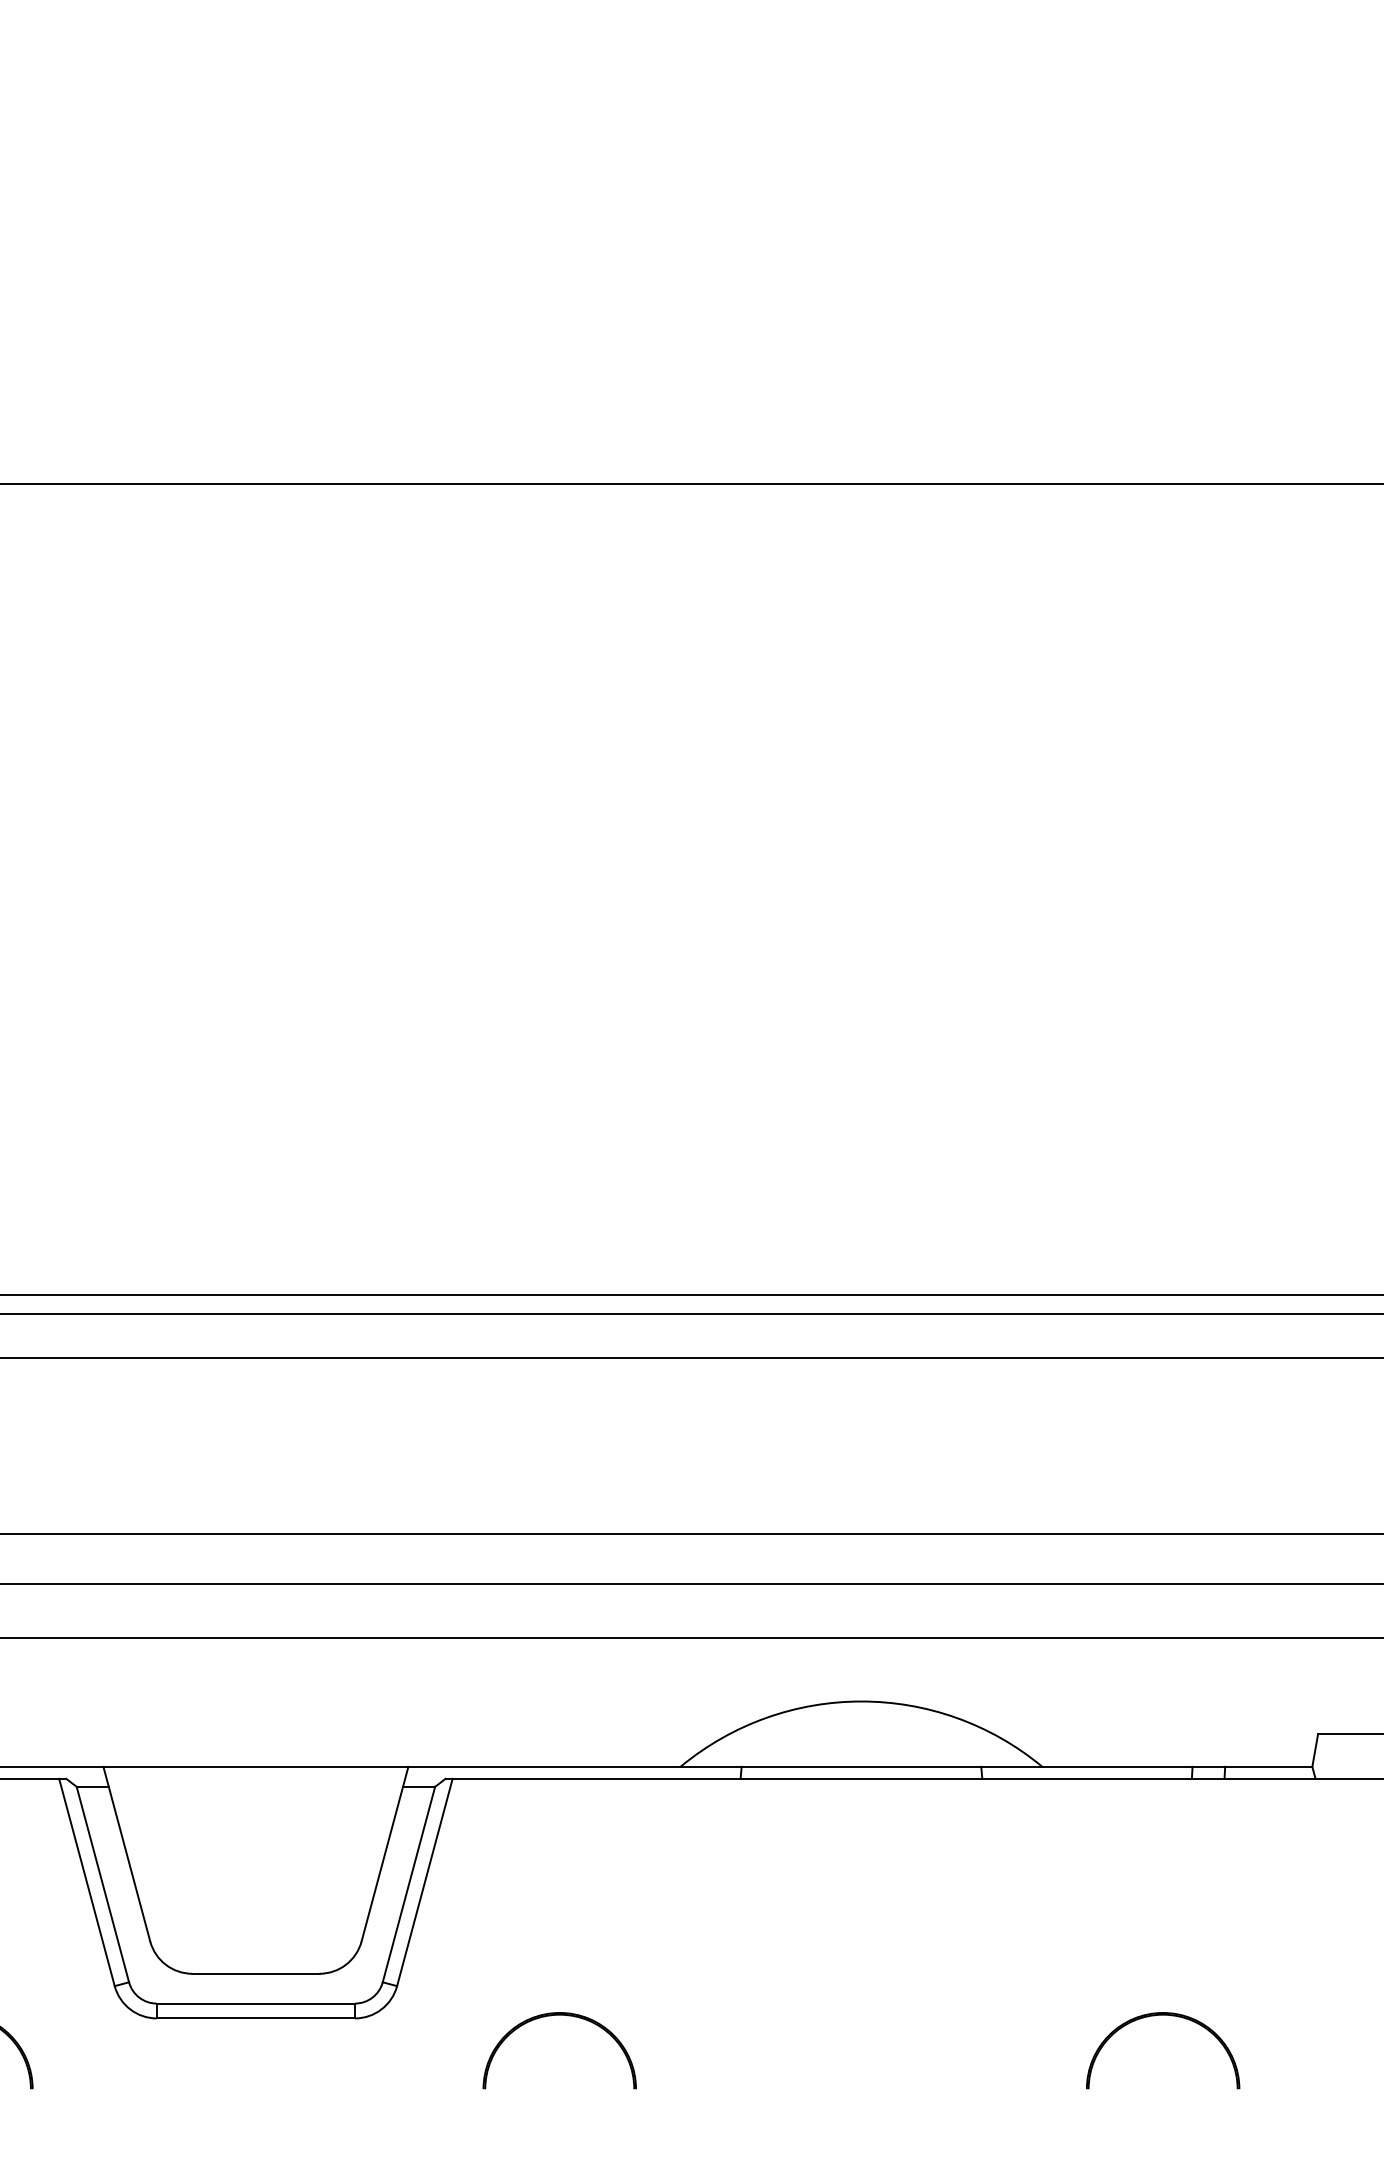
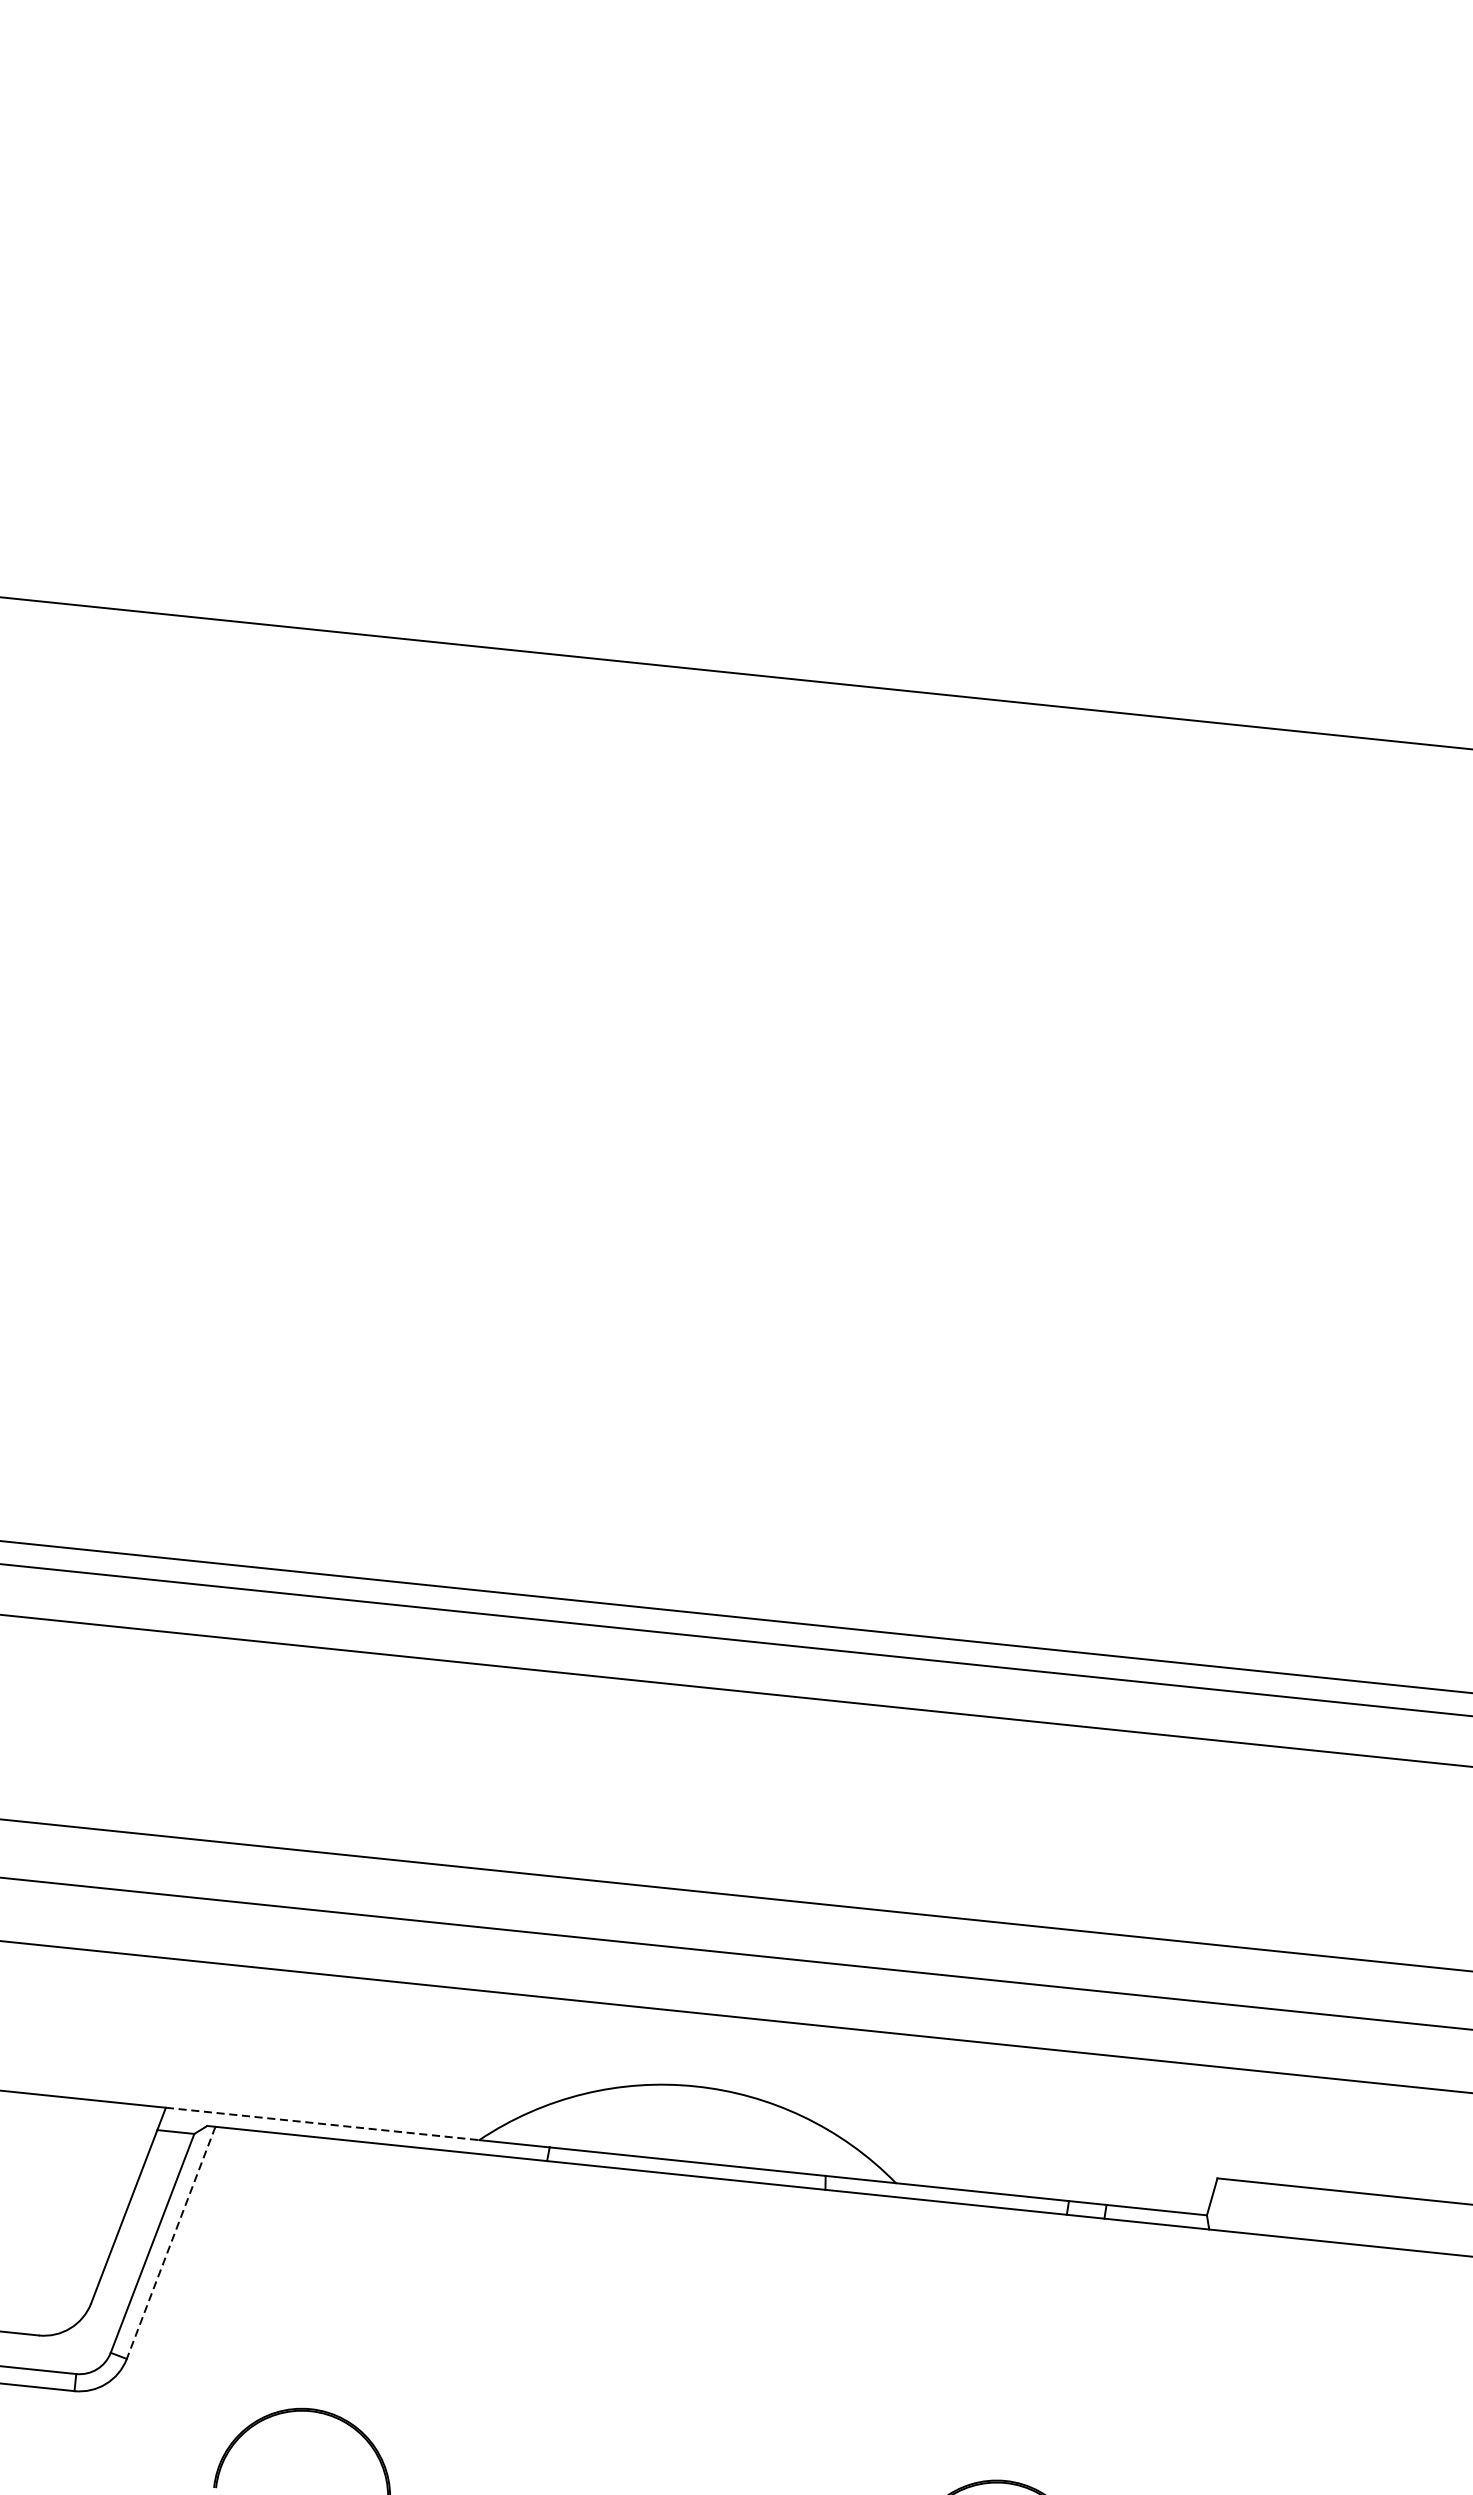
line: (544, 1766) -> (322, 2123), solid -> dashed
line: (424, 1882) -> (170, 2242), solid -> dashed

